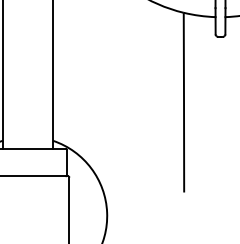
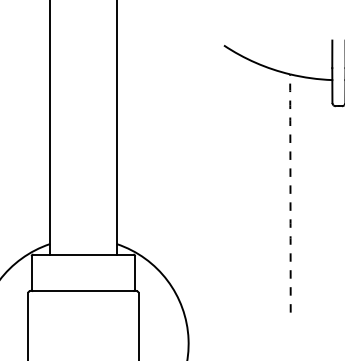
arc: (184, 103) -> (290, 194), solid -> dashed

